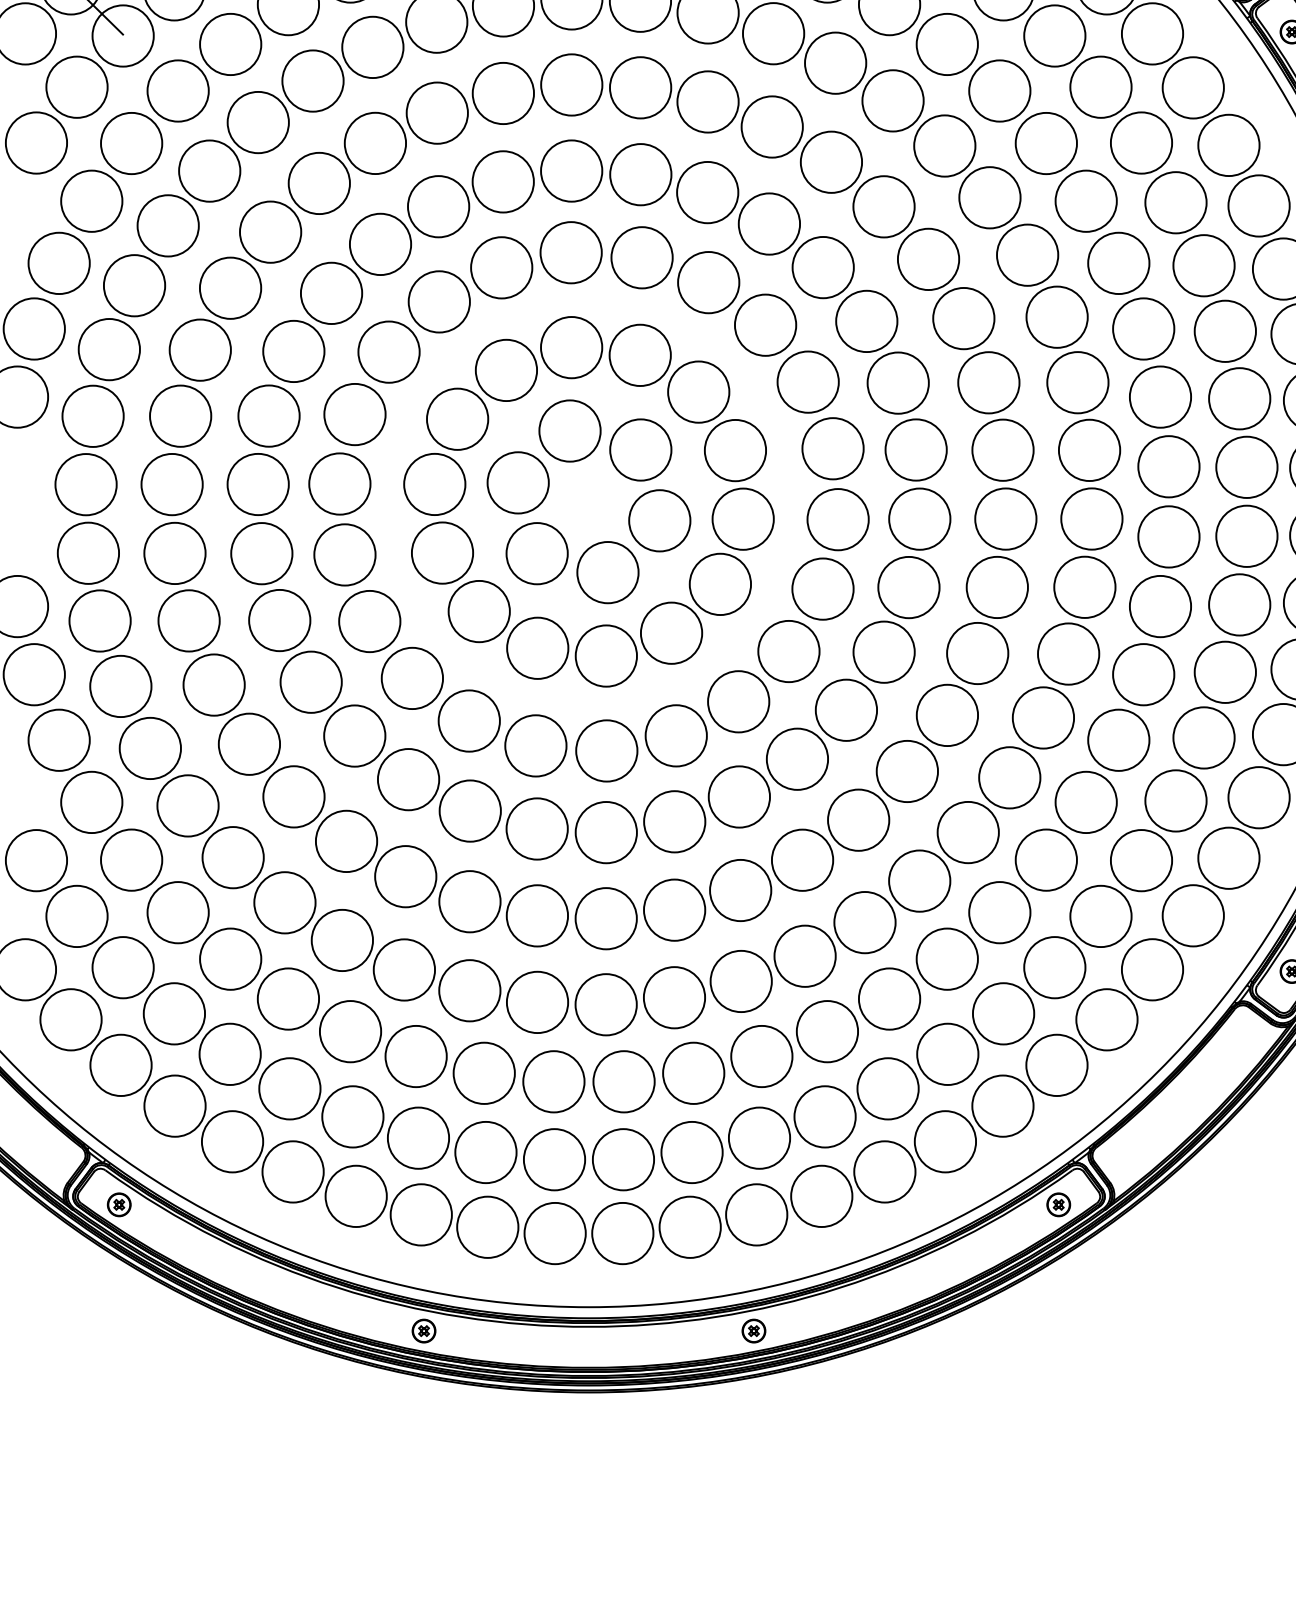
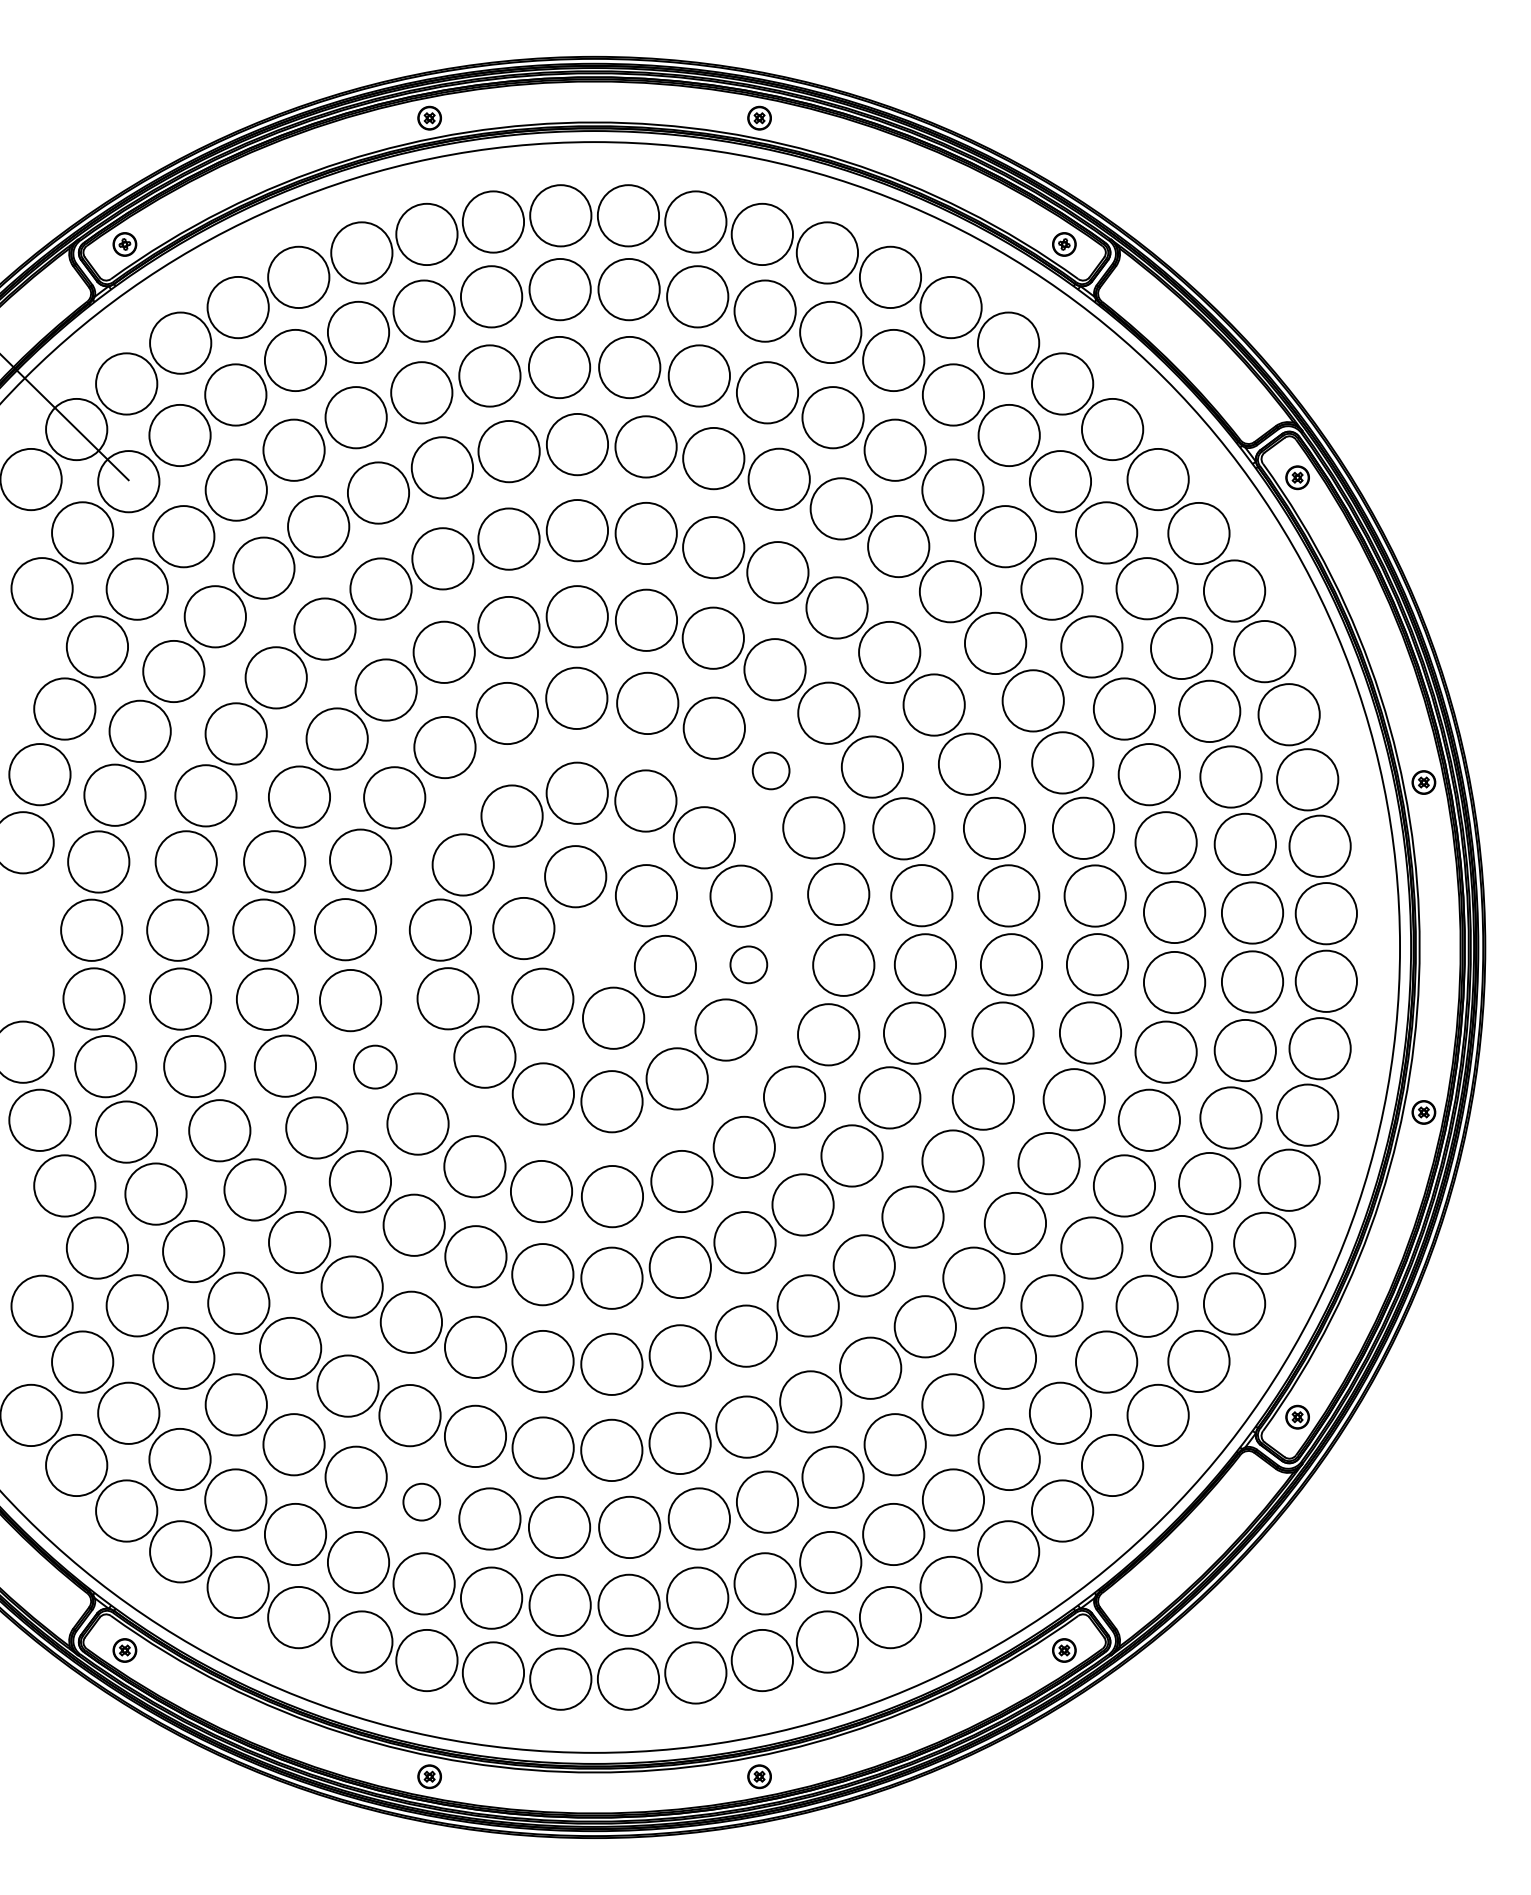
circle: (764, 324) -> (770, 770), size x0.6
circle: (742, 518) -> (748, 964), size x0.6
circle: (368, 620) -> (374, 1066), size x0.7
circle: (415, 1055) -> (421, 1501), size x0.6

